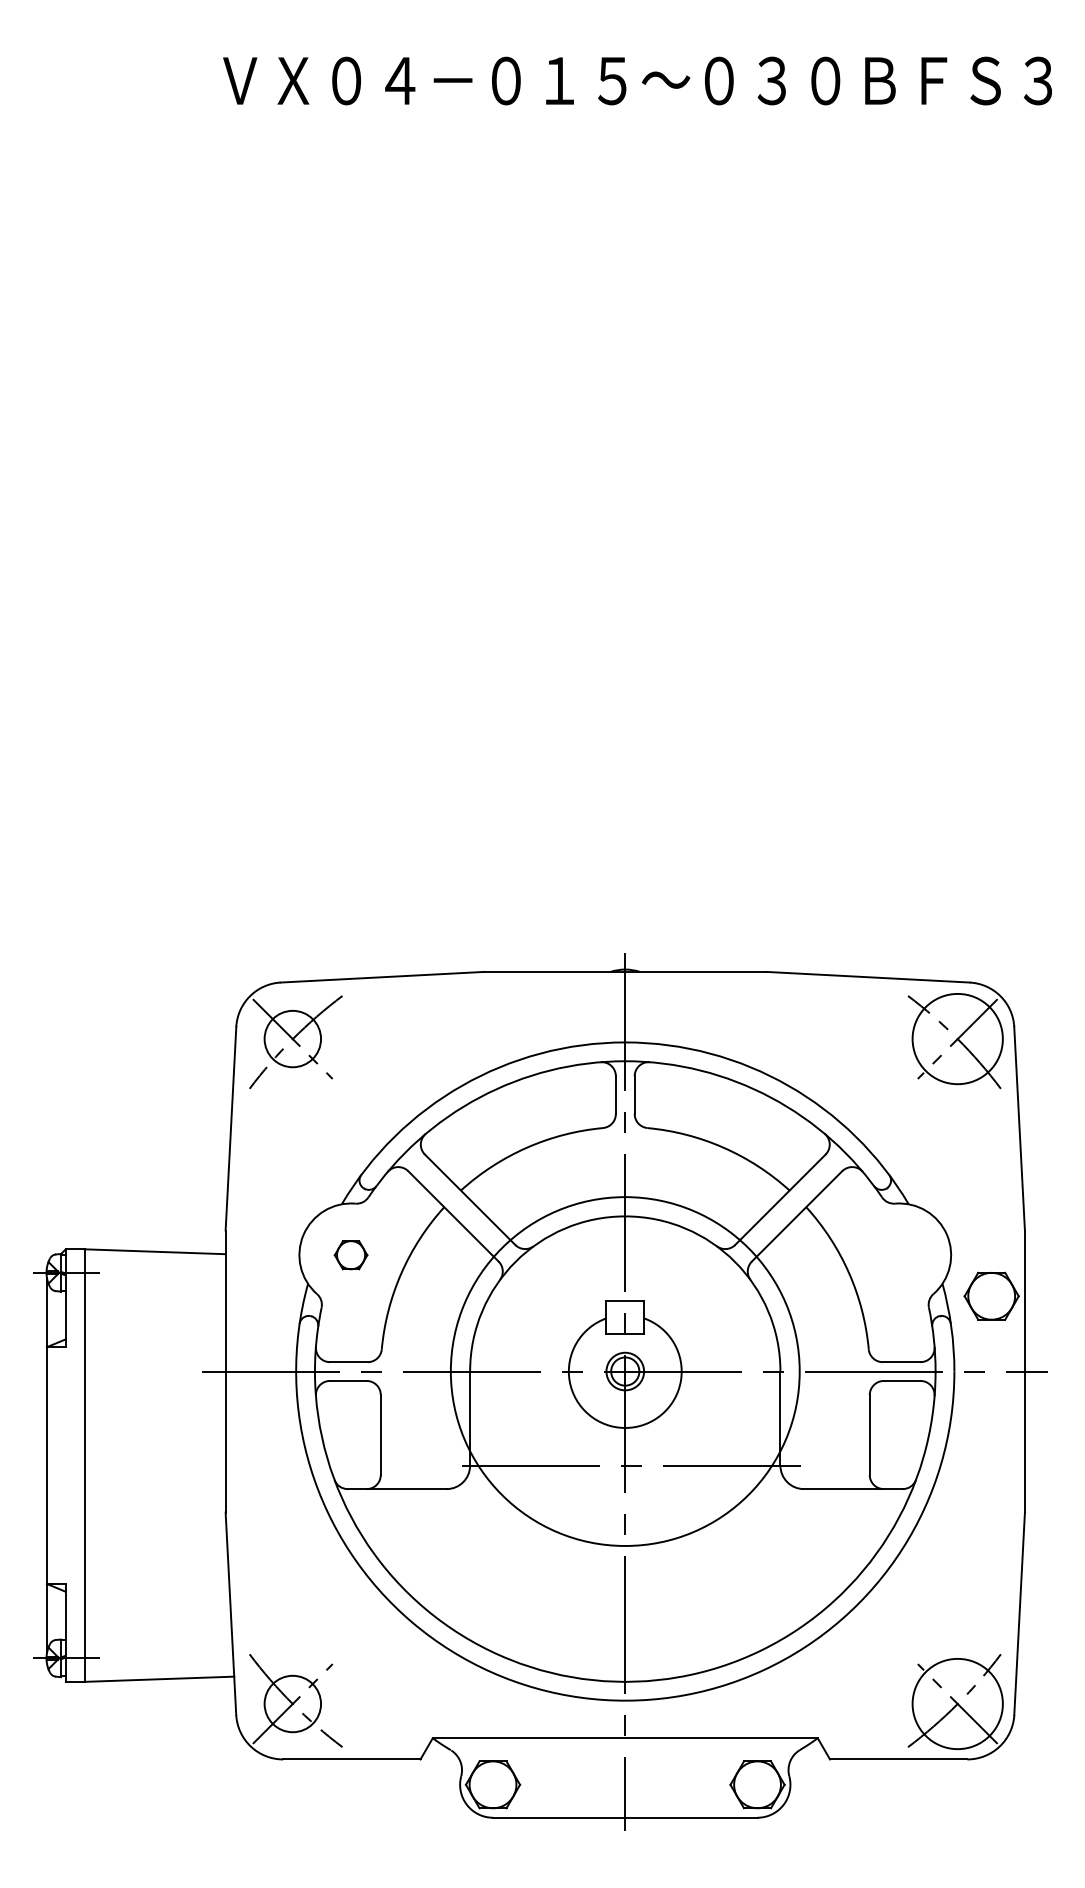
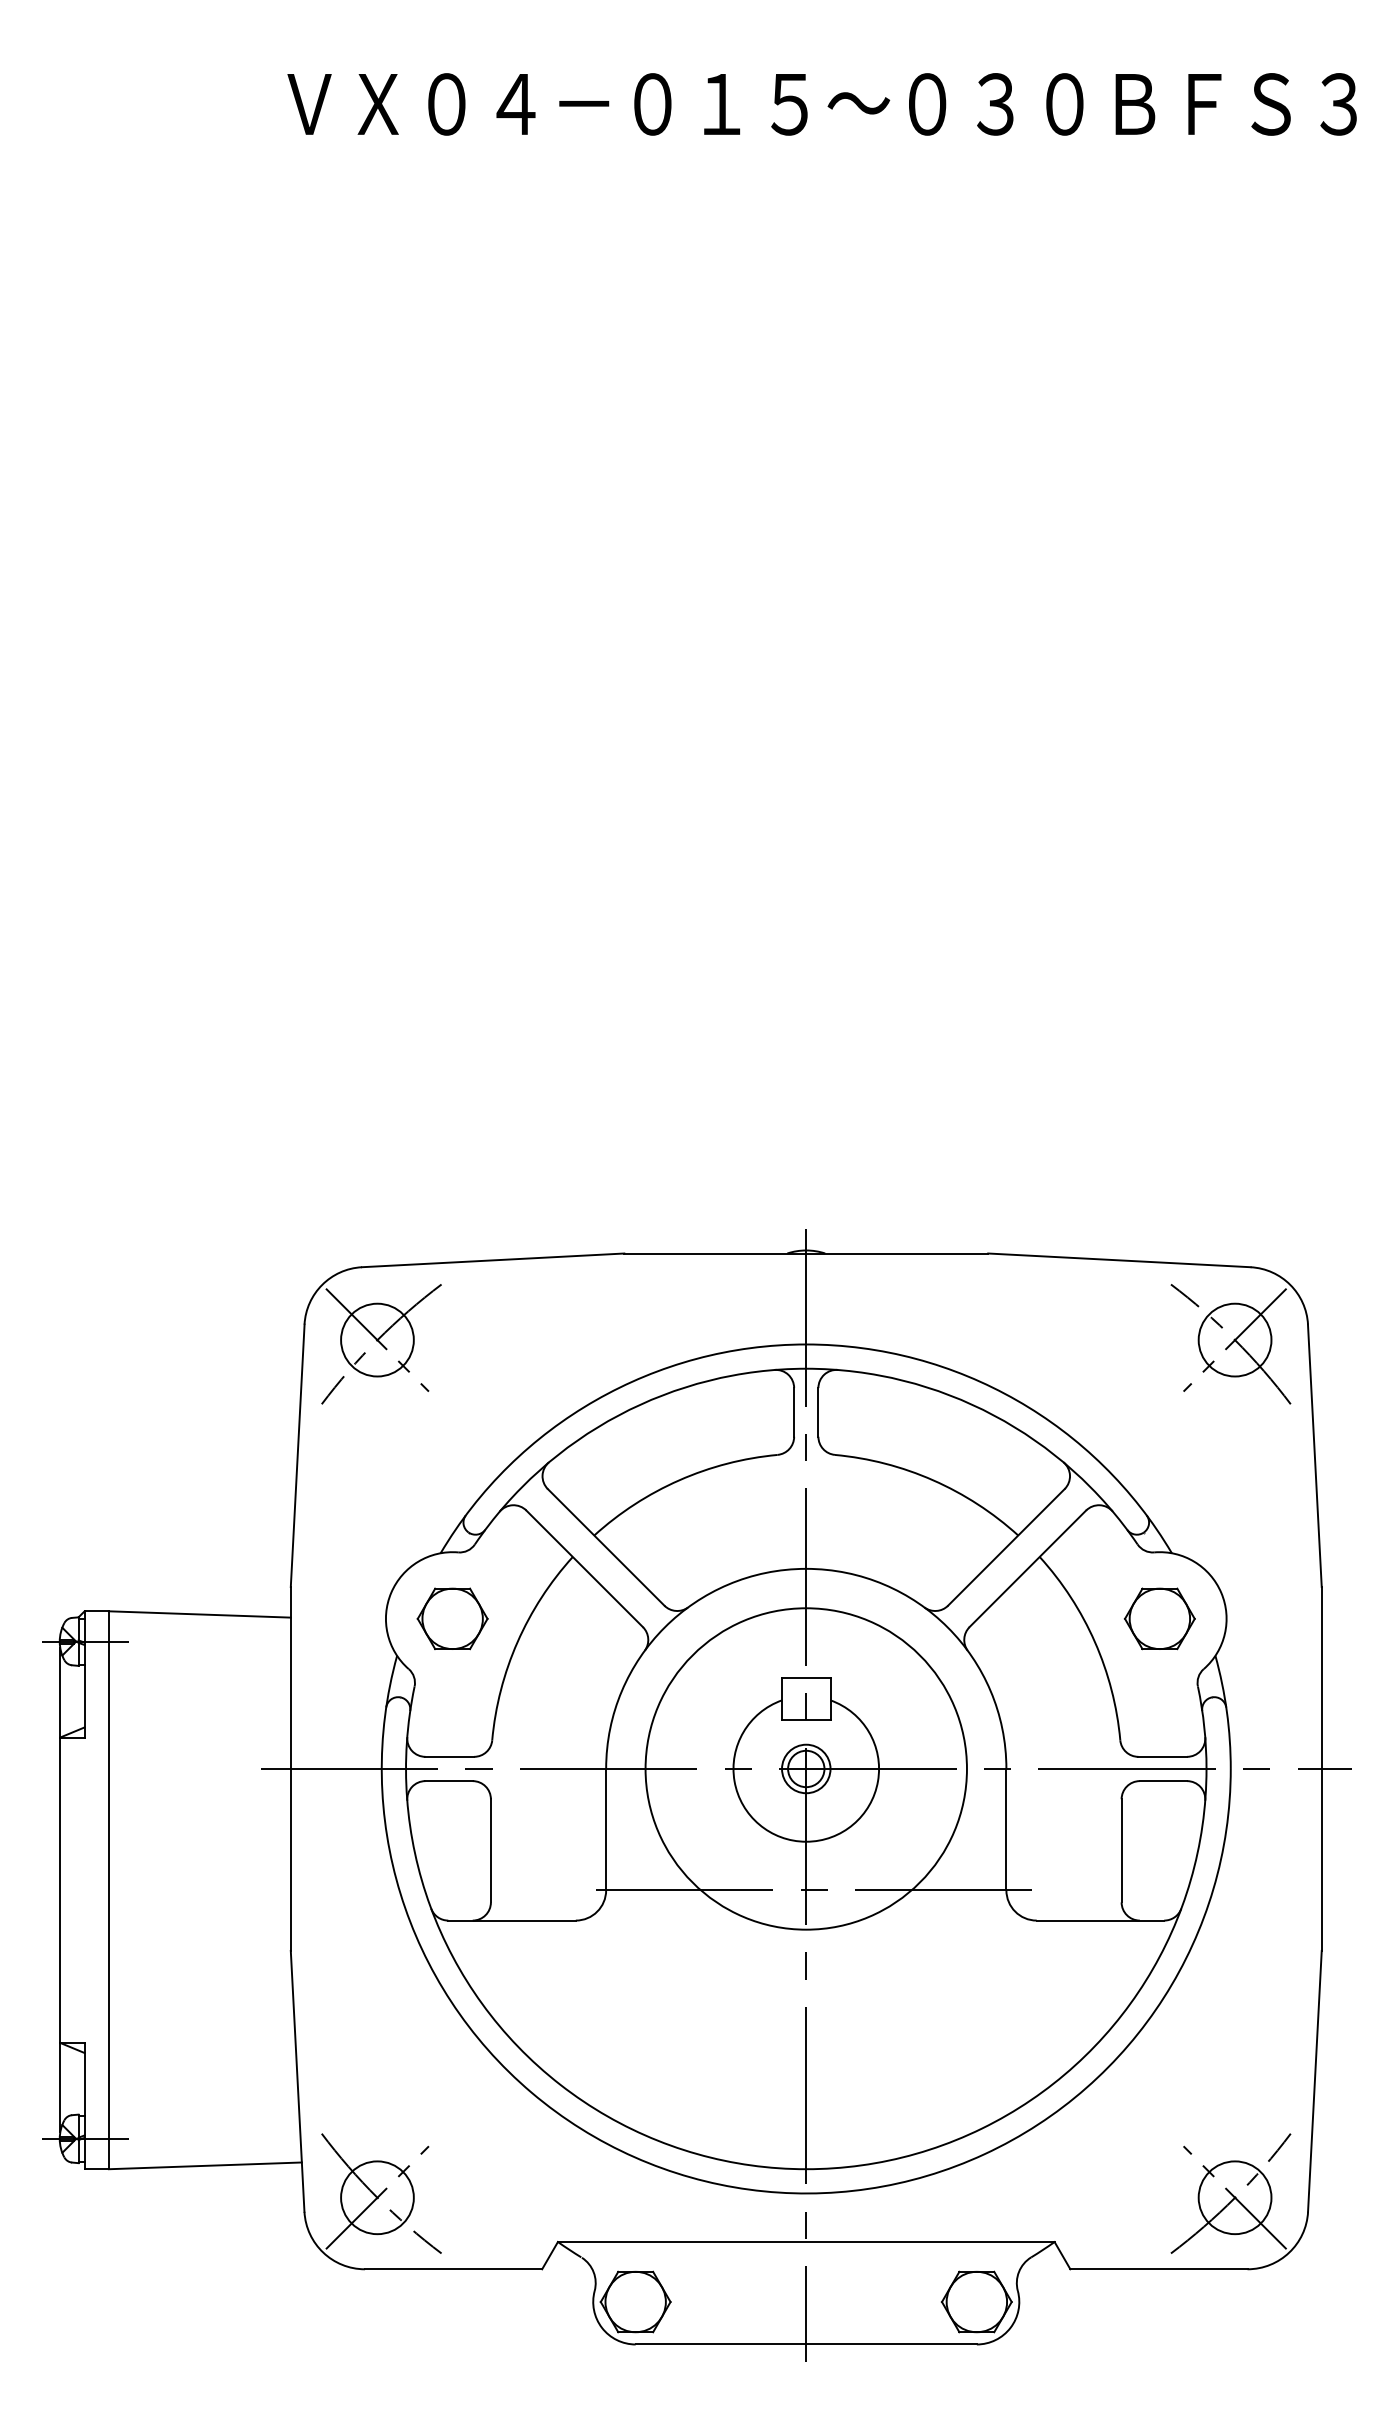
circle: (957, 1038) -> (1234, 1339), size x0.62
part: (351, 1254) -> (452, 1618), size x1.67
part: (991, 1295) -> (1159, 1618), moved
circle: (624, 1371) -> (805, 1768), size x0.71
circle: (957, 1703) -> (1234, 2197), size x0.62

